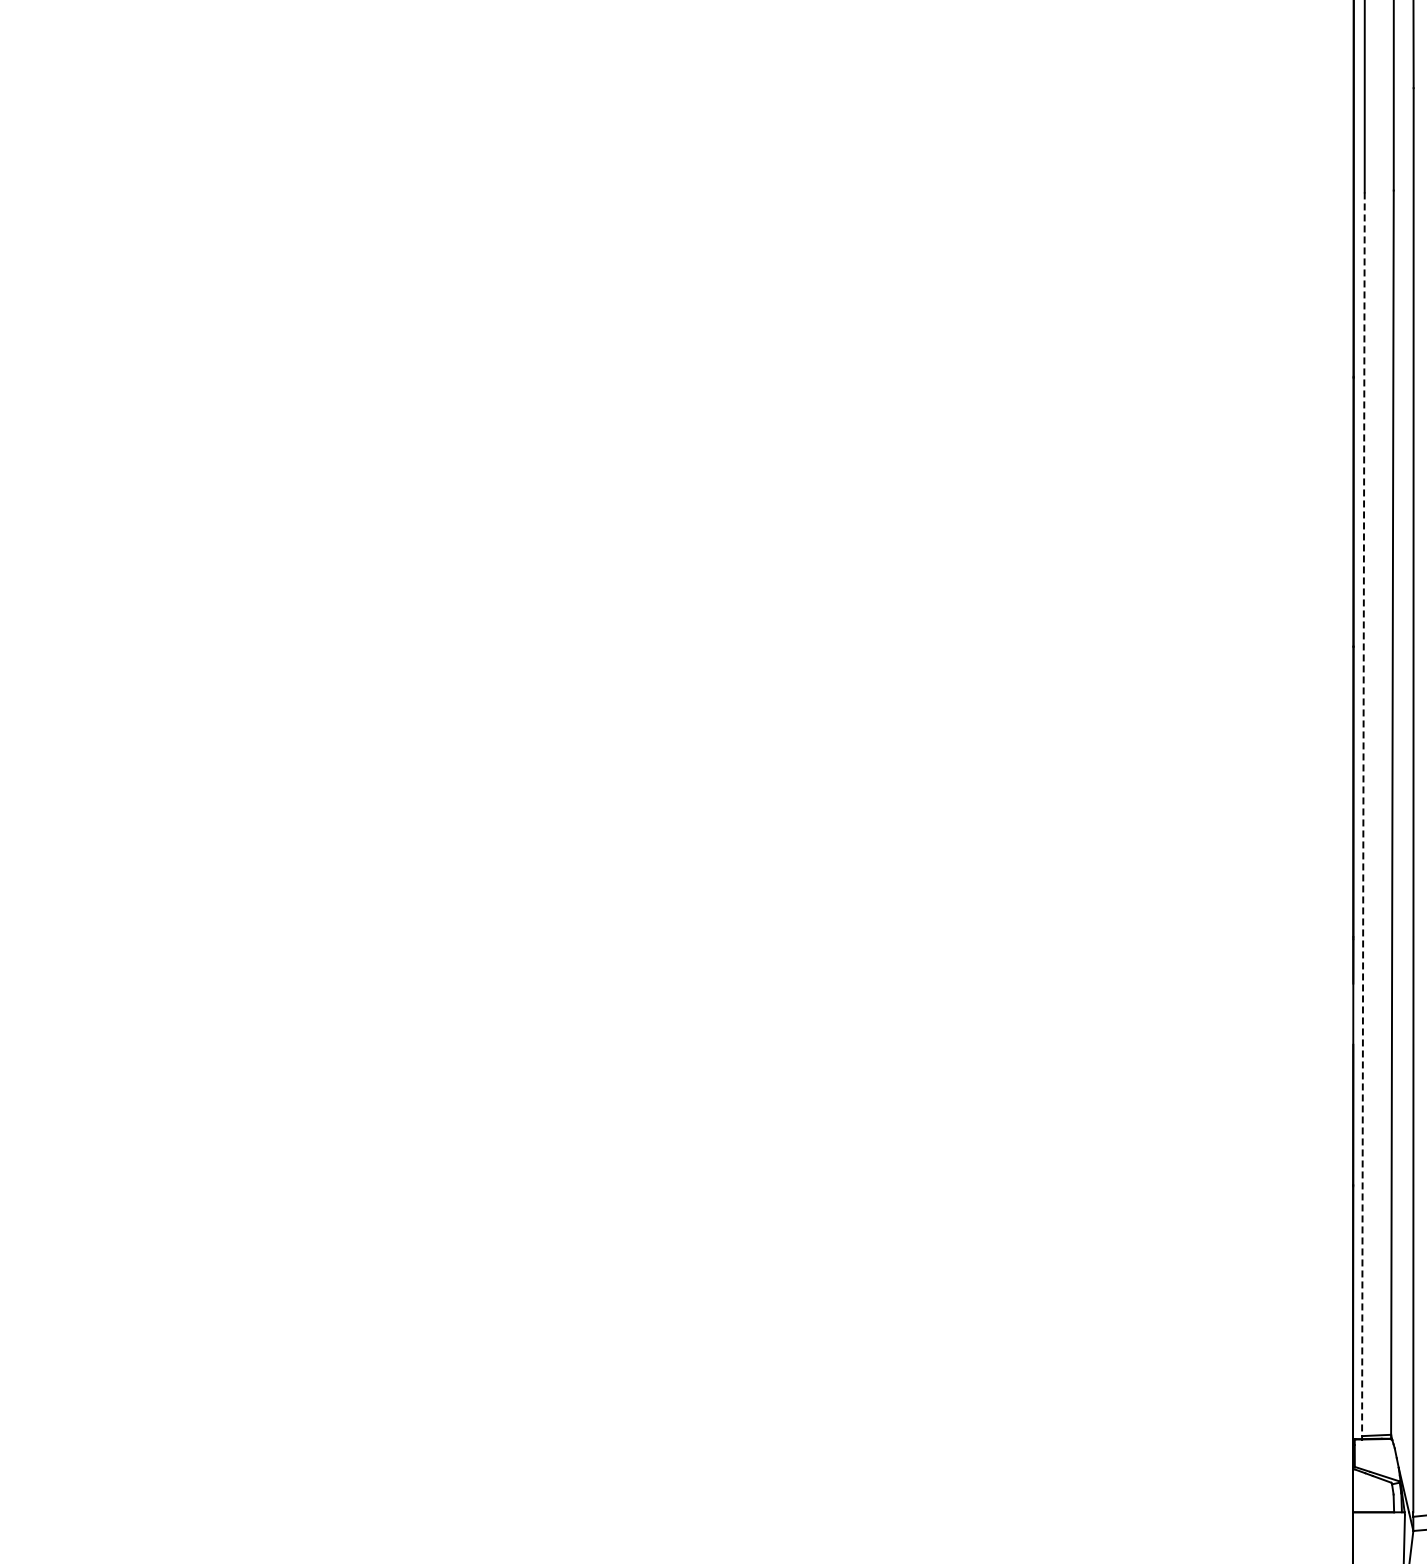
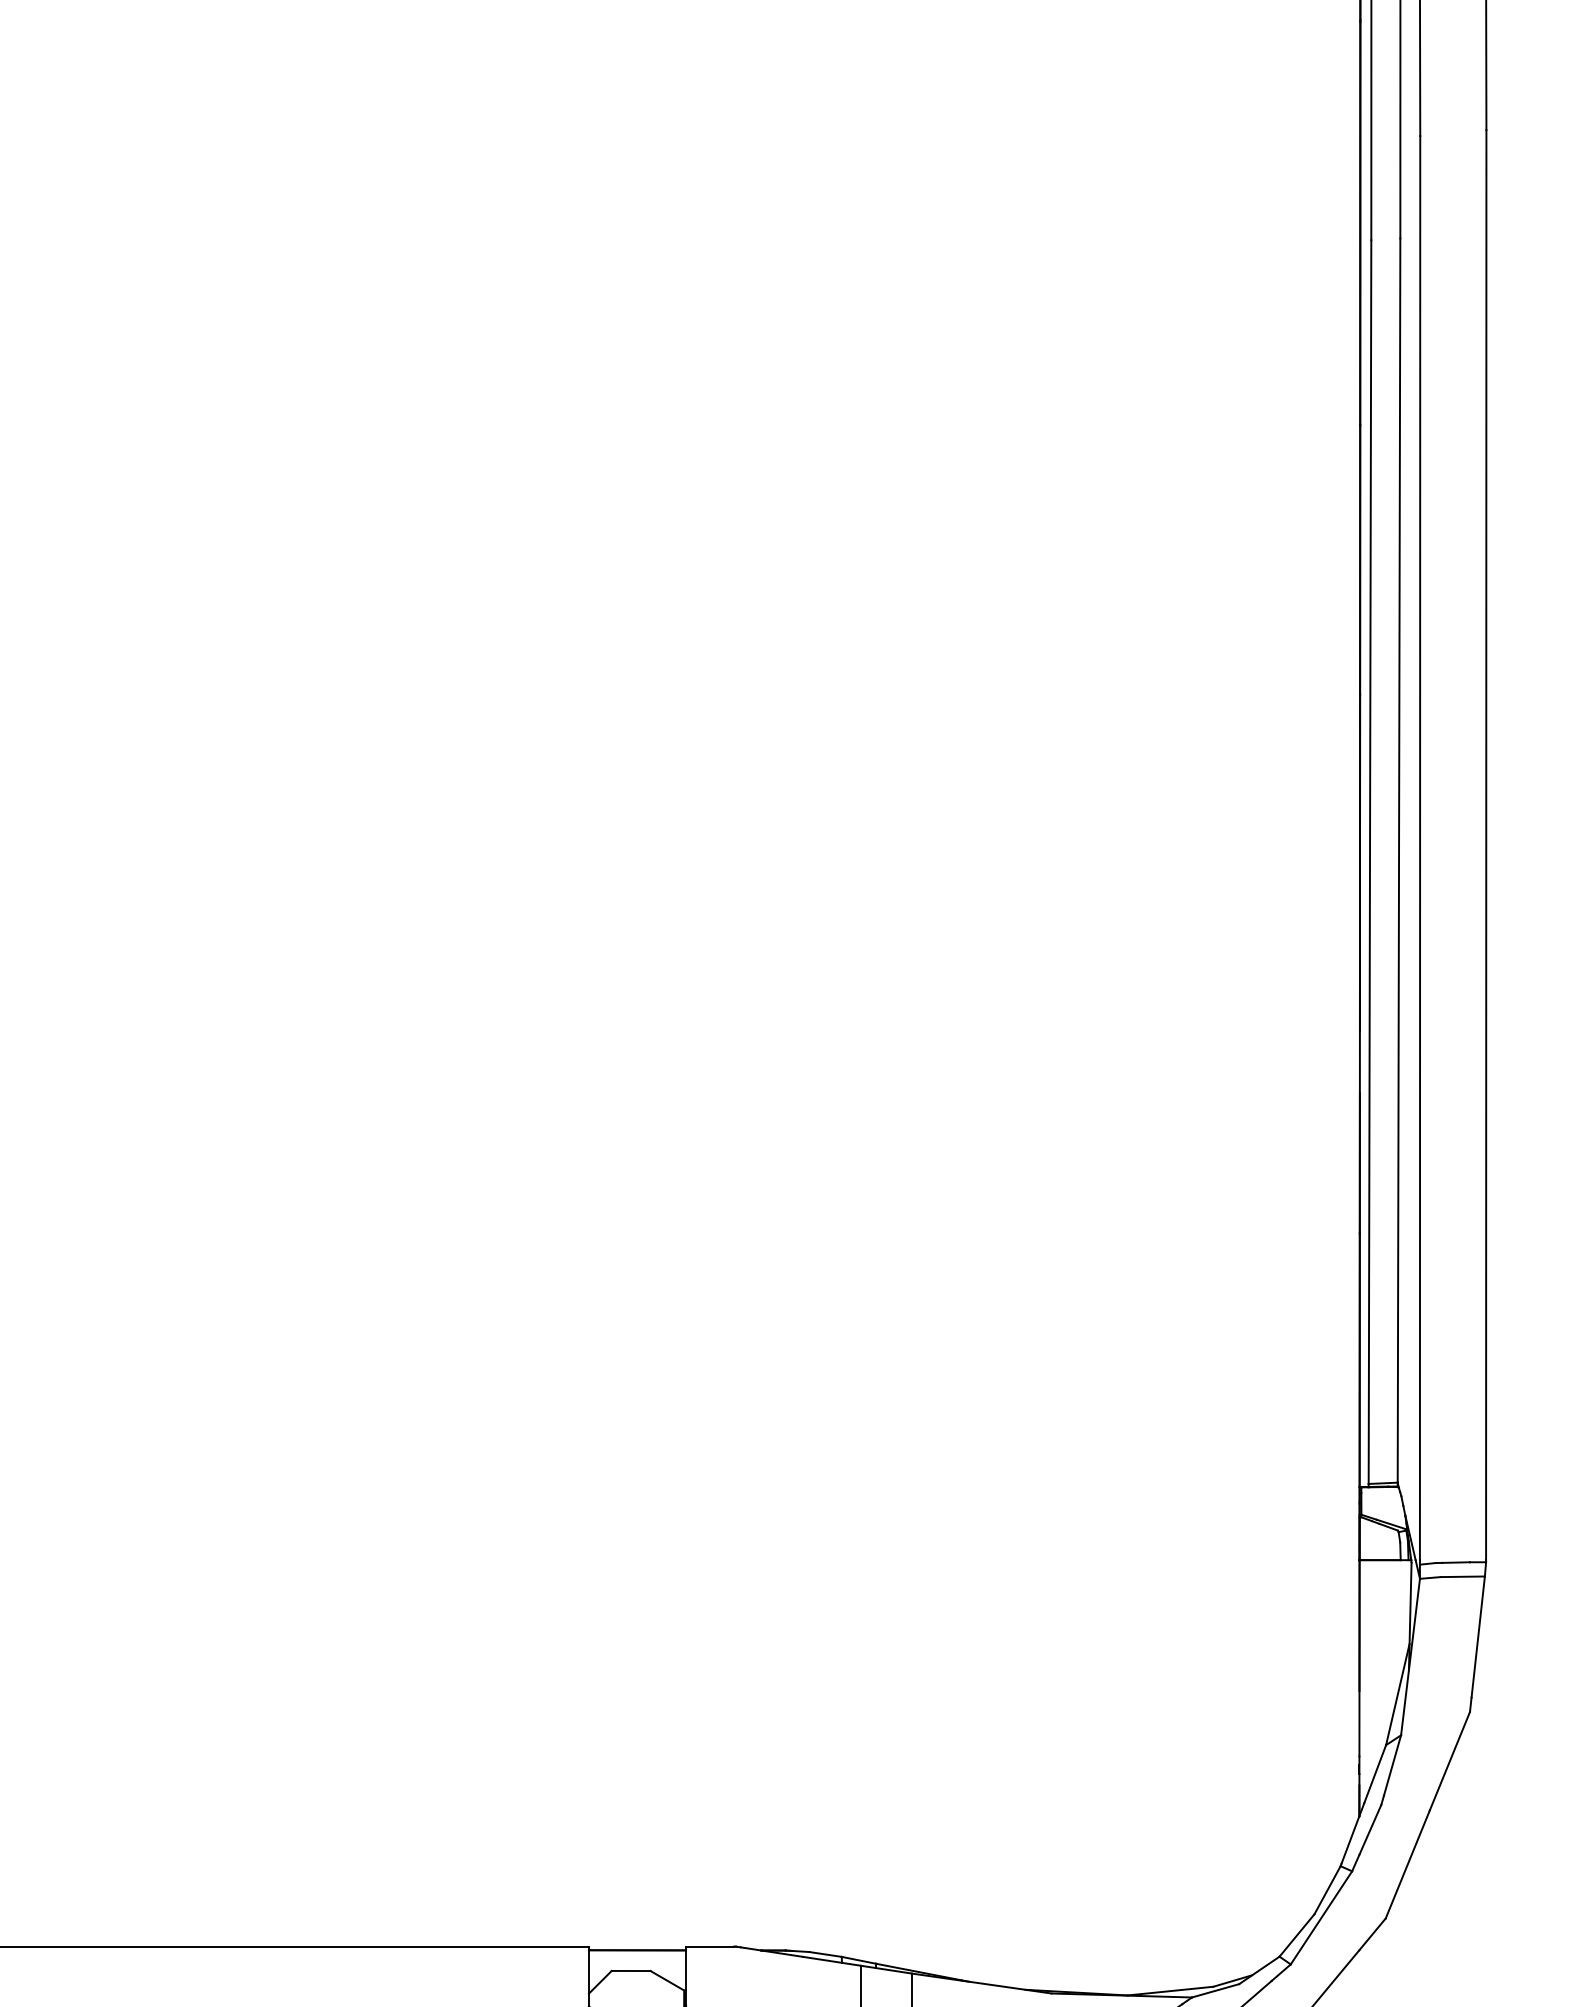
line: (1362, 814) -> (1369, 862), dashed -> solid

